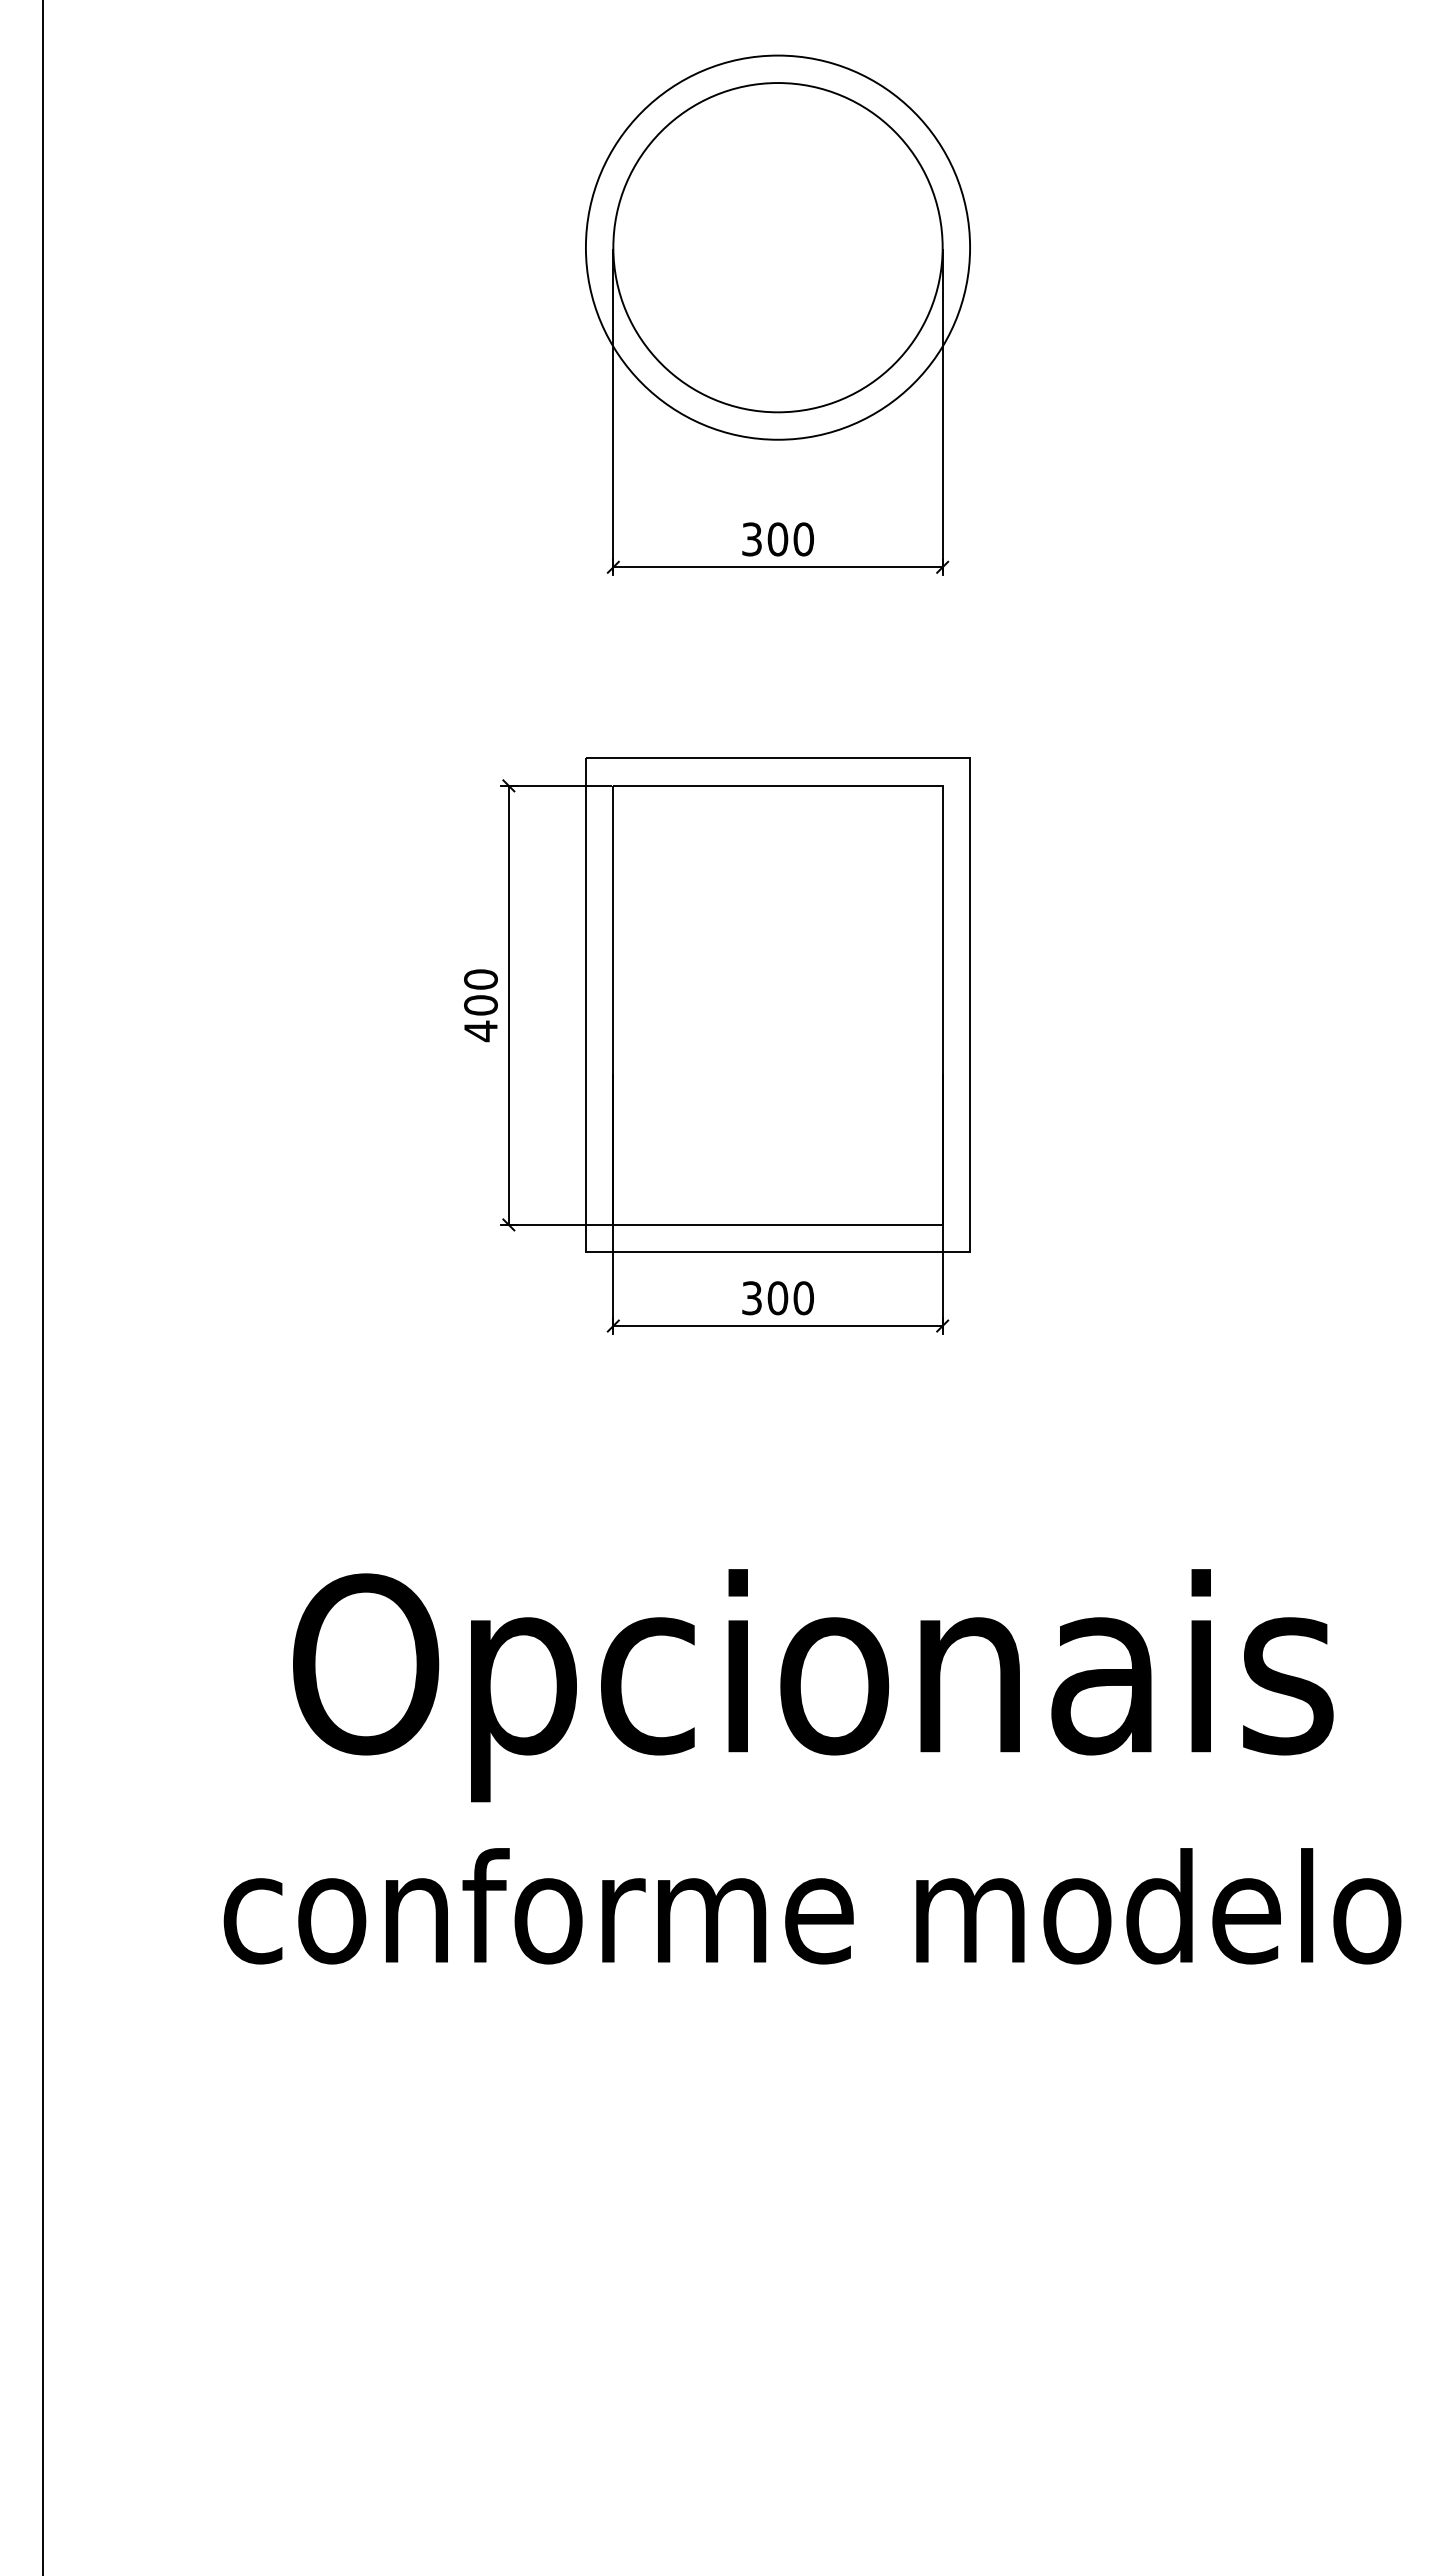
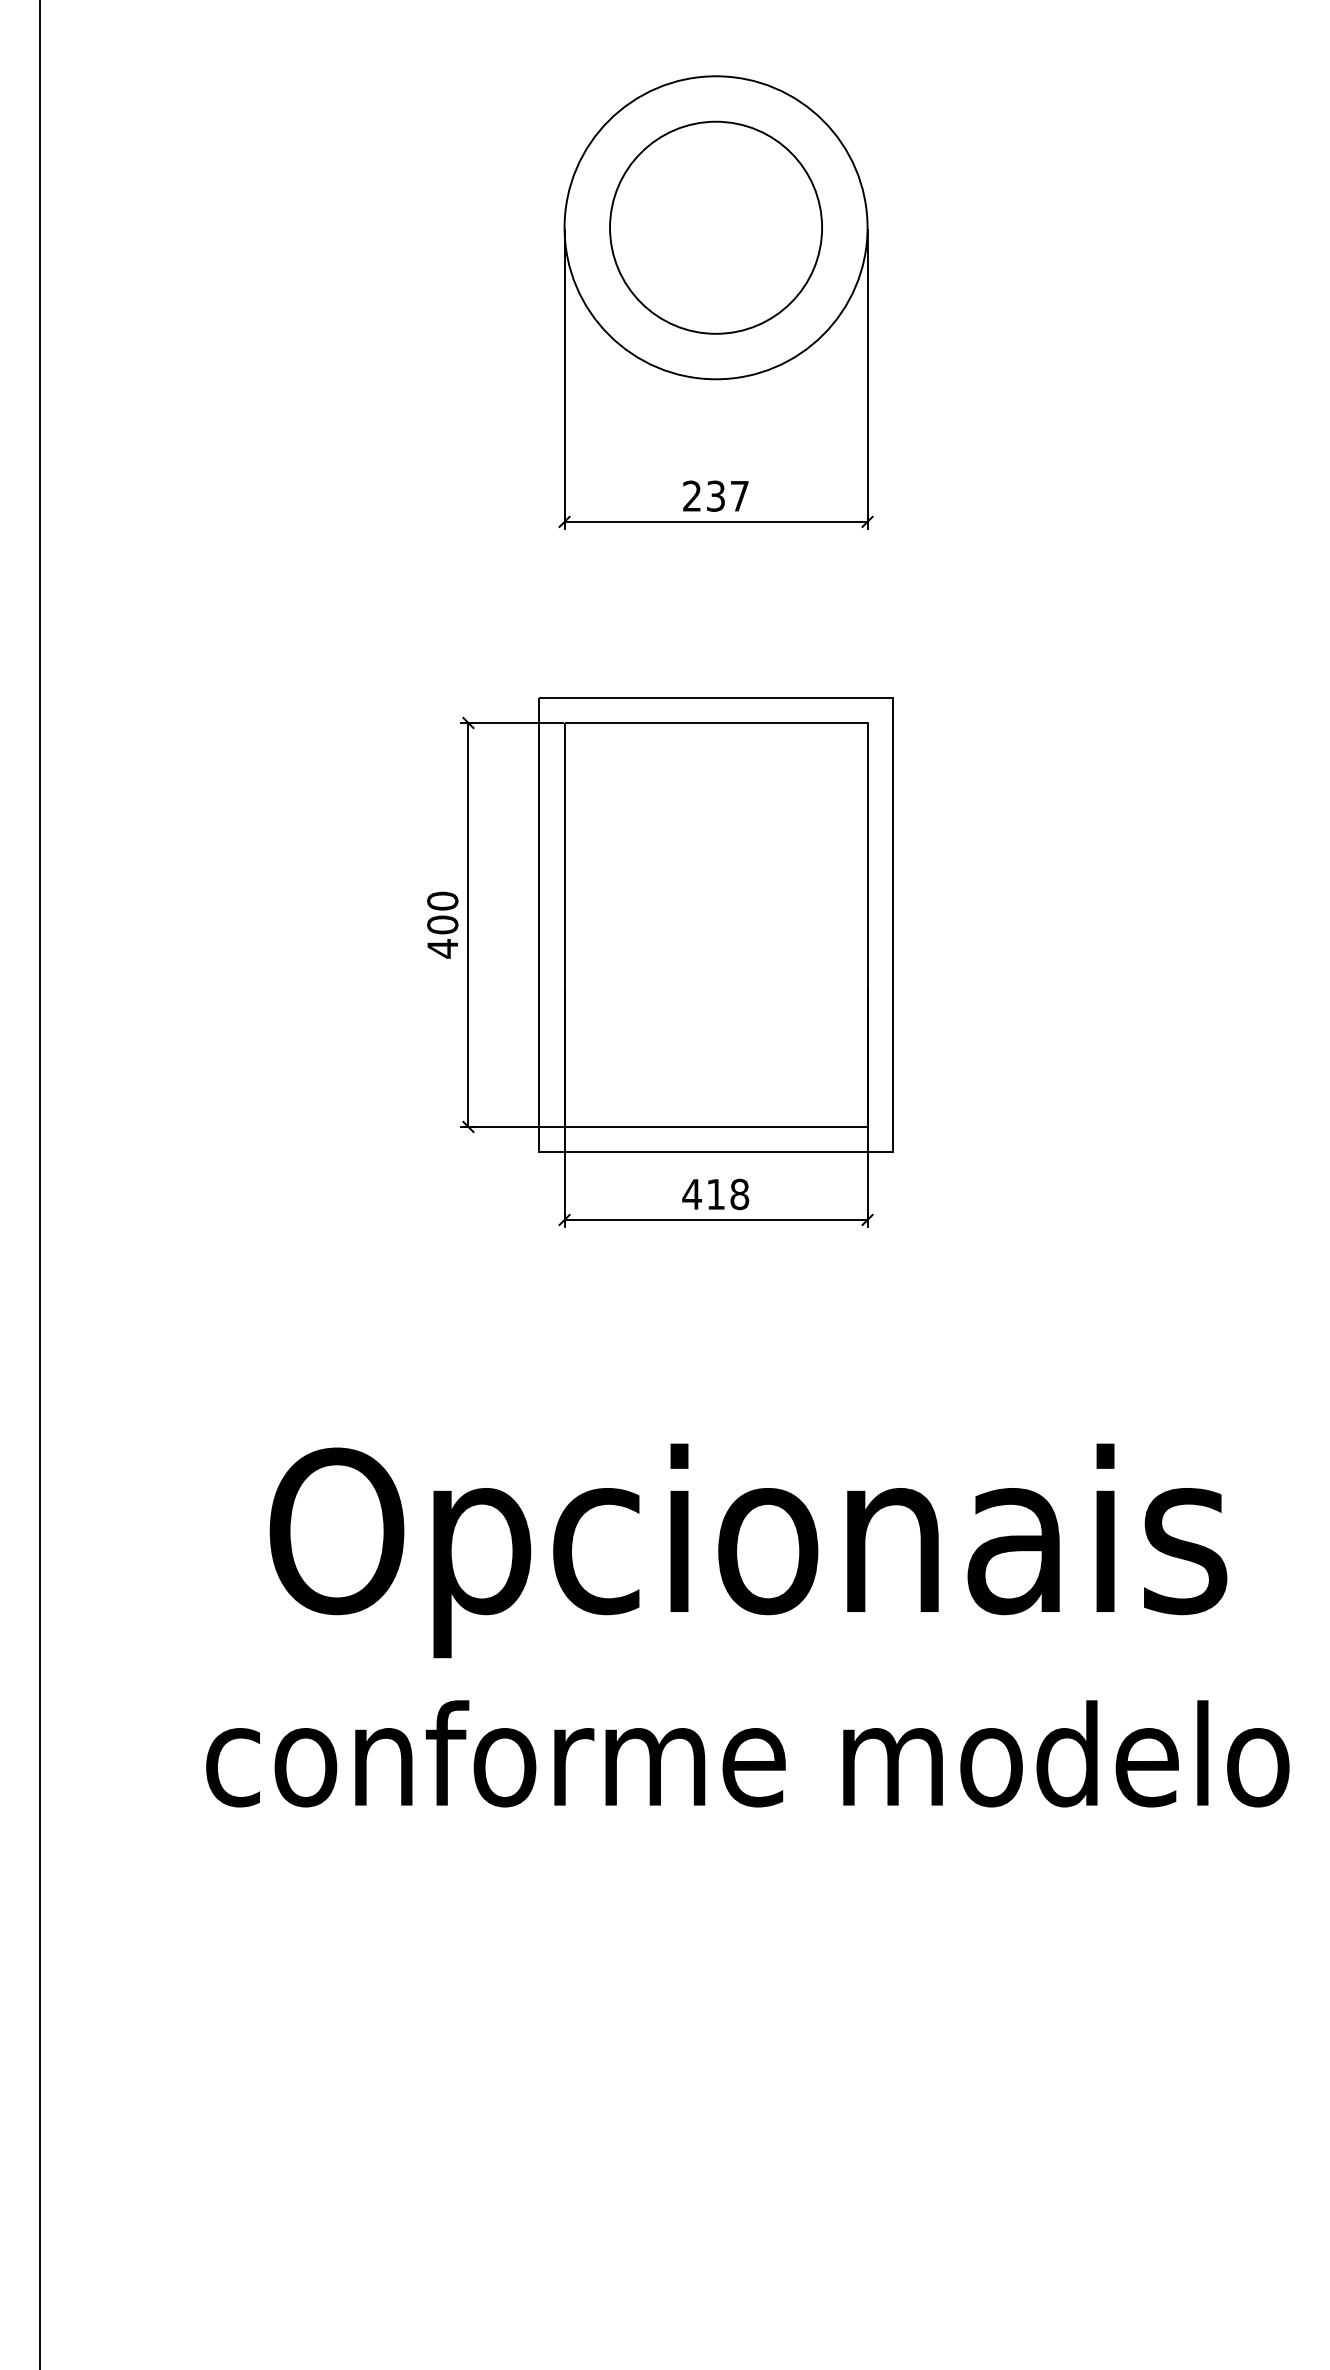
circle: (777, 247) -> (715, 227), size x0.6
text: (777, 539) -> (715, 496), 300 -> 237
text: (777, 1298) -> (715, 1194), 300 -> 418

